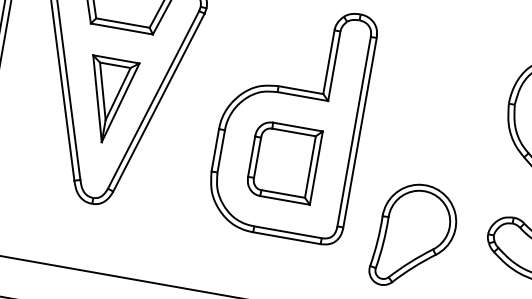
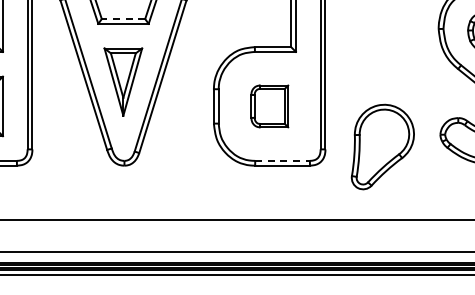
line: (122, 23) -> (123, 19), solid -> dashed
part: (283, 162) -> (269, 106), size x0.7
line: (289, 232) -> (283, 160), solid -> dashed

